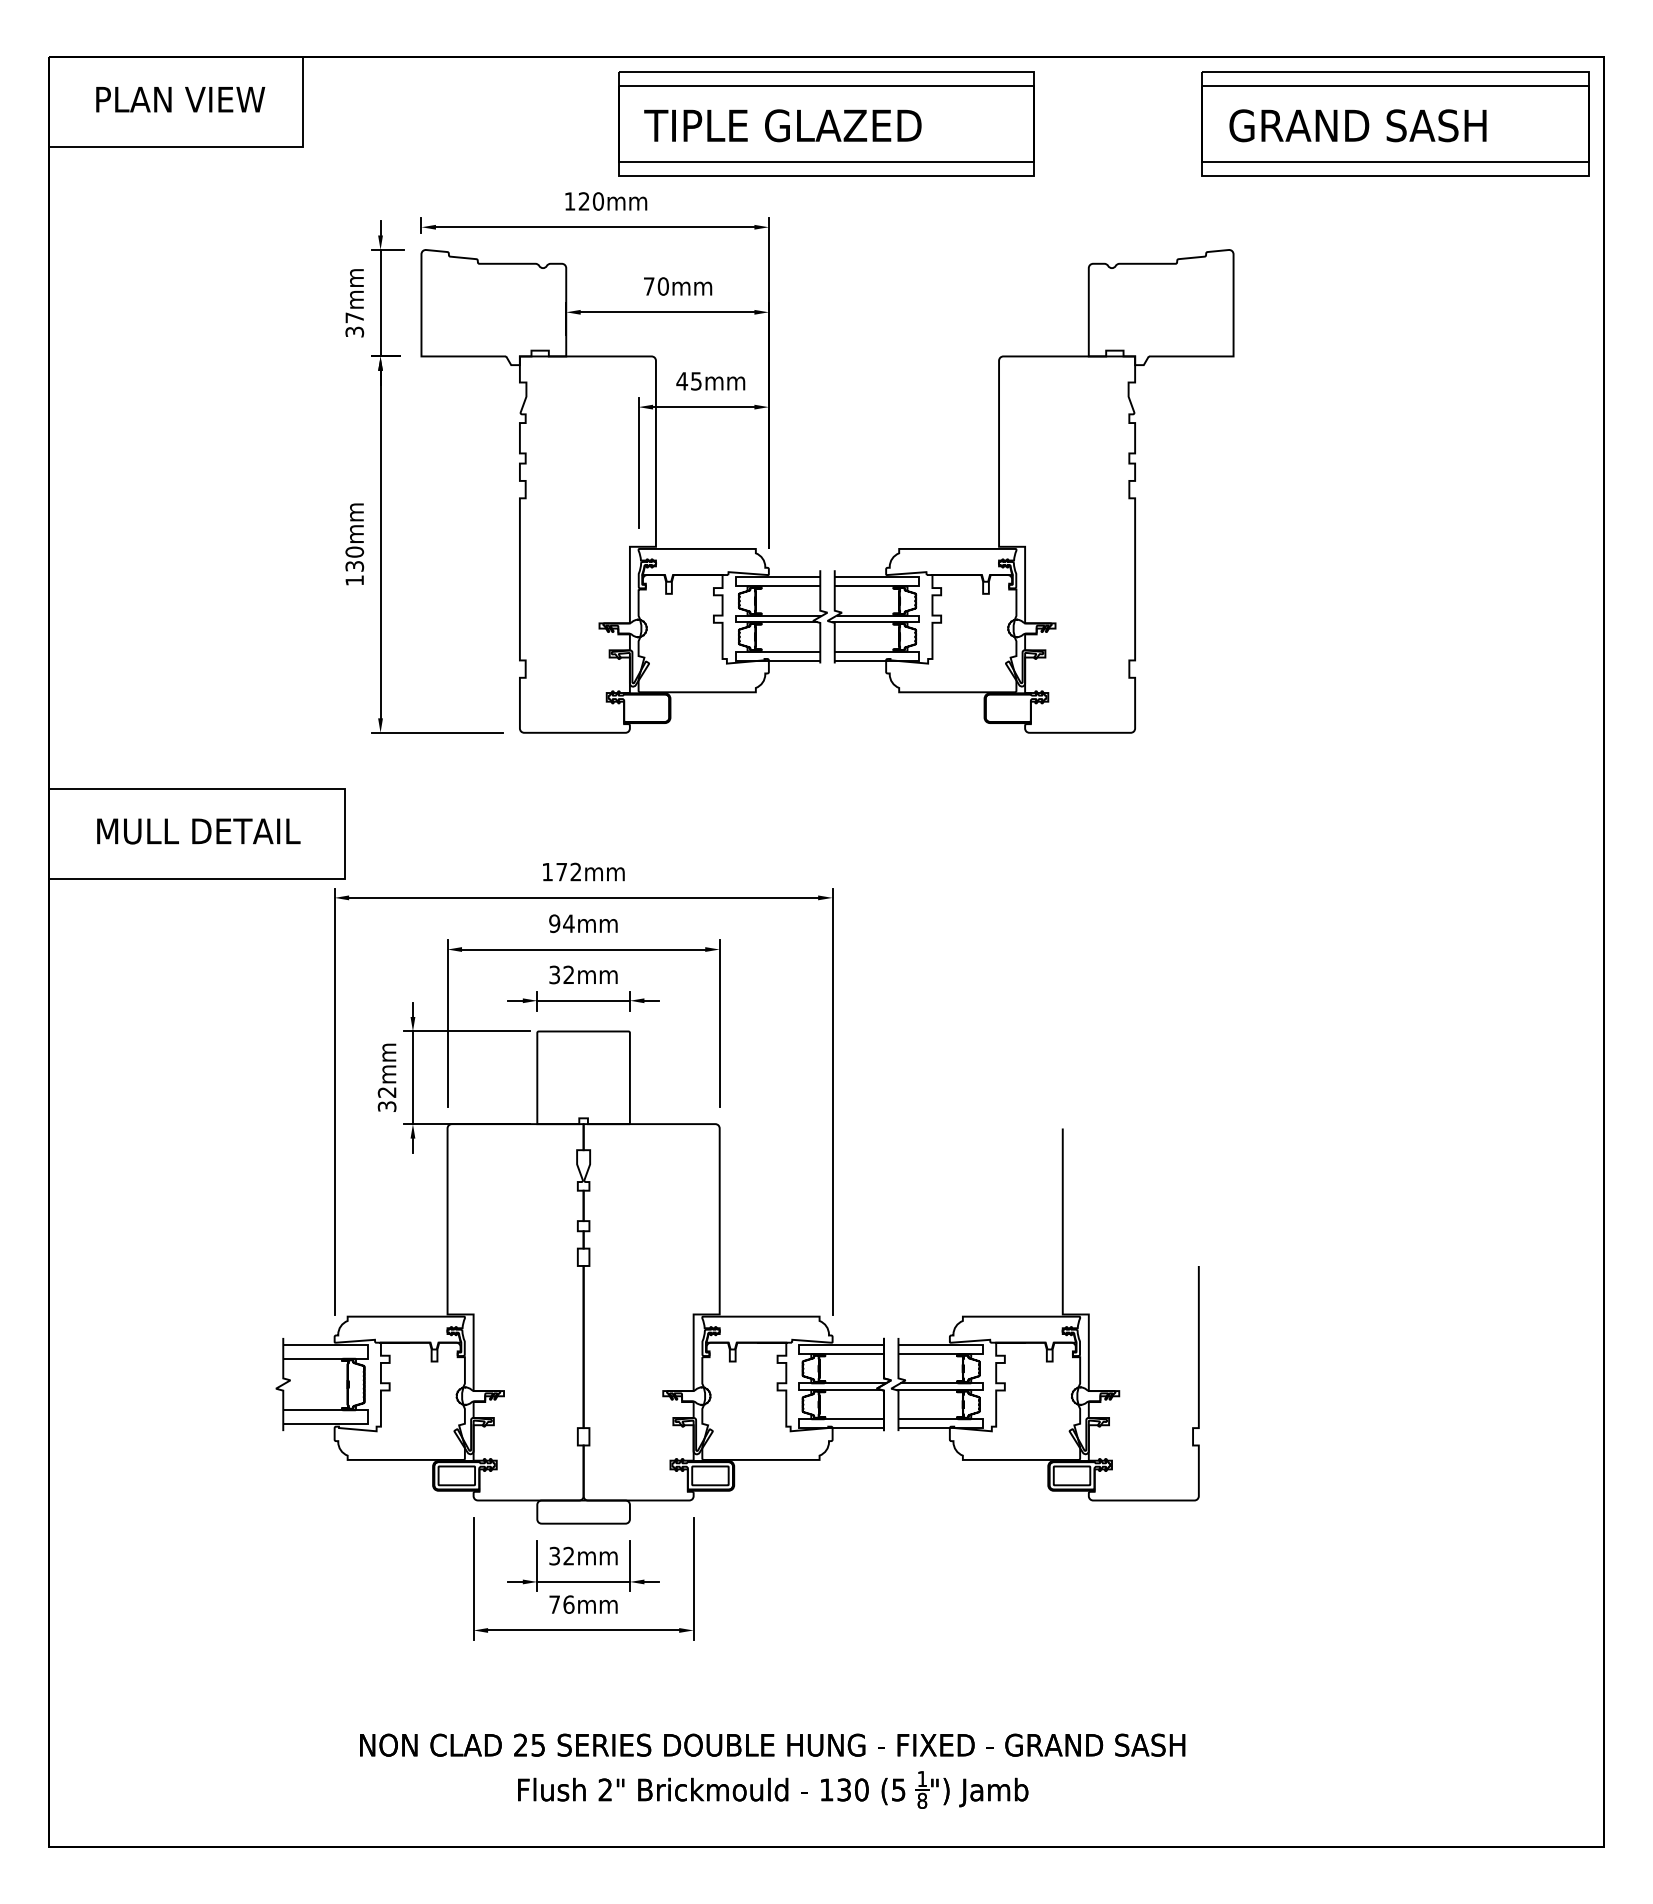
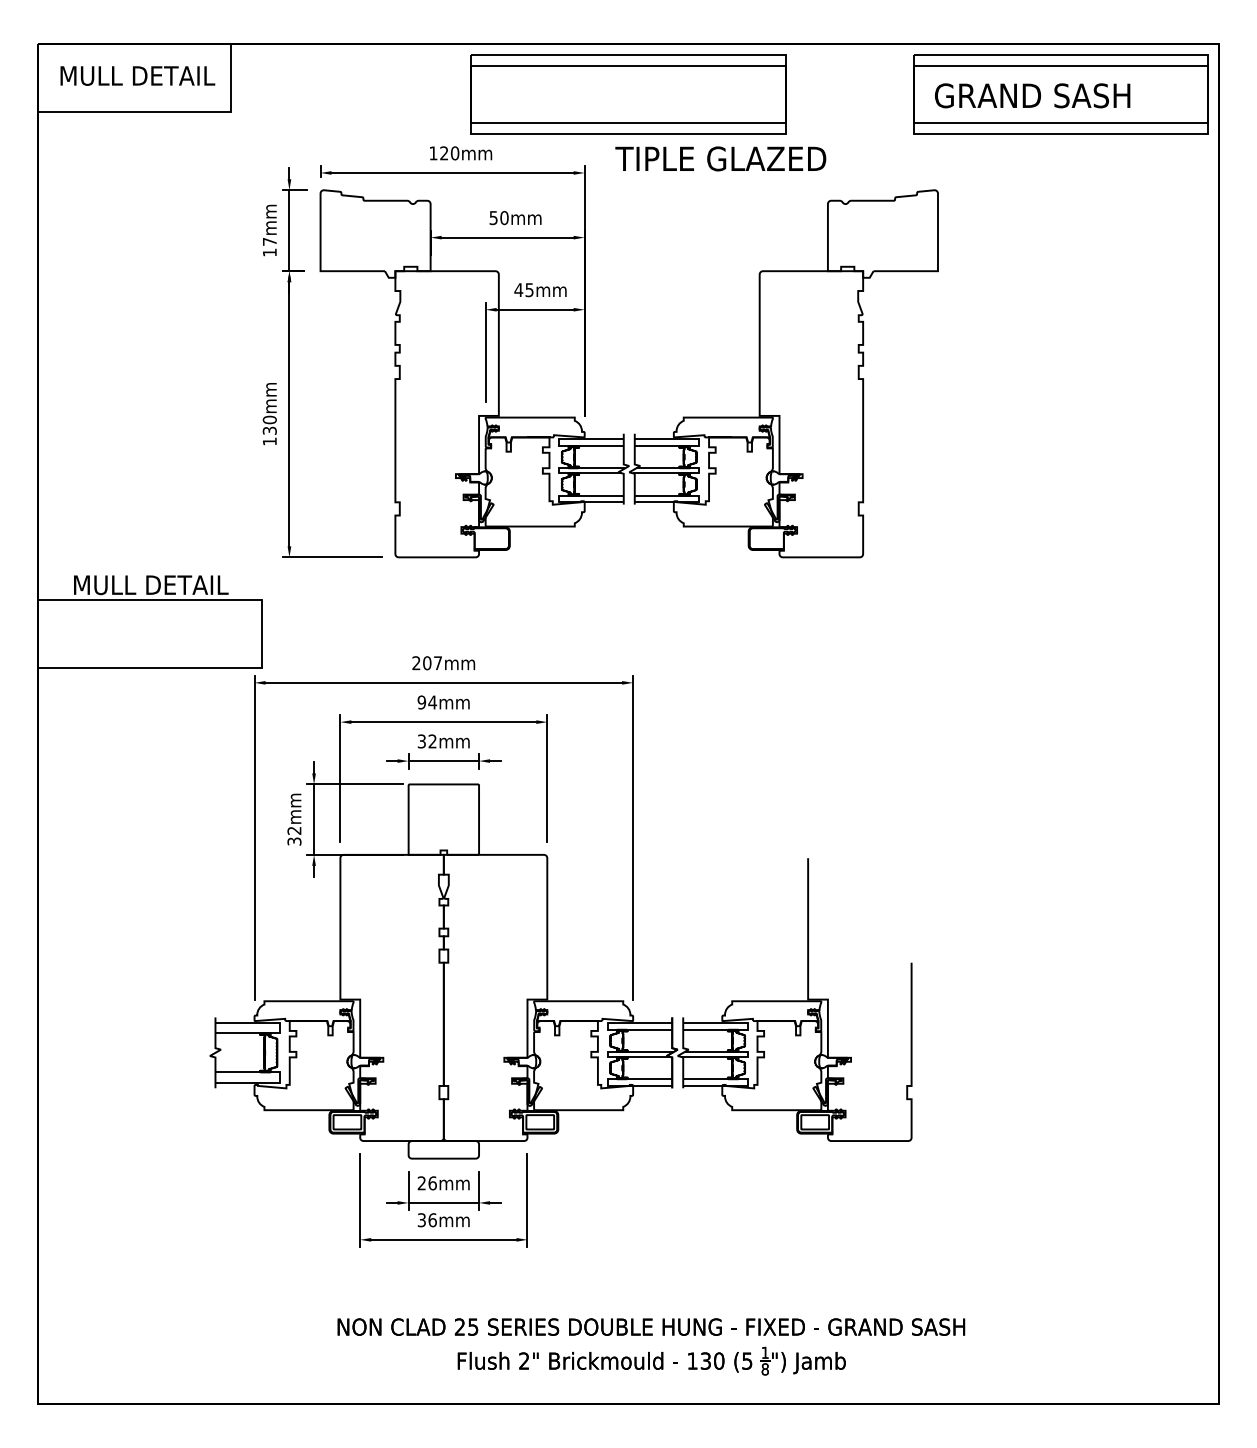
text: (180, 99) -> (137, 75), PLAN VIEW -> MULL DETAIL
text: (782, 125) -> (720, 158), moved
text: (648, 286) -> (493, 218), 70mm -> 50mm
text: (354, 331) -> (269, 252), 37mm -> 17mm
text: (198, 831) -> (151, 585), moved
text: (561, 871) -> (427, 662), 172mm -> 207mm
text: (561, 1555) -> (427, 1182), 32mm -> 26mm
text: (554, 1604) -> (421, 1220), 76mm -> 36mm
part: (769, 1777) -> (649, 1351), moved

